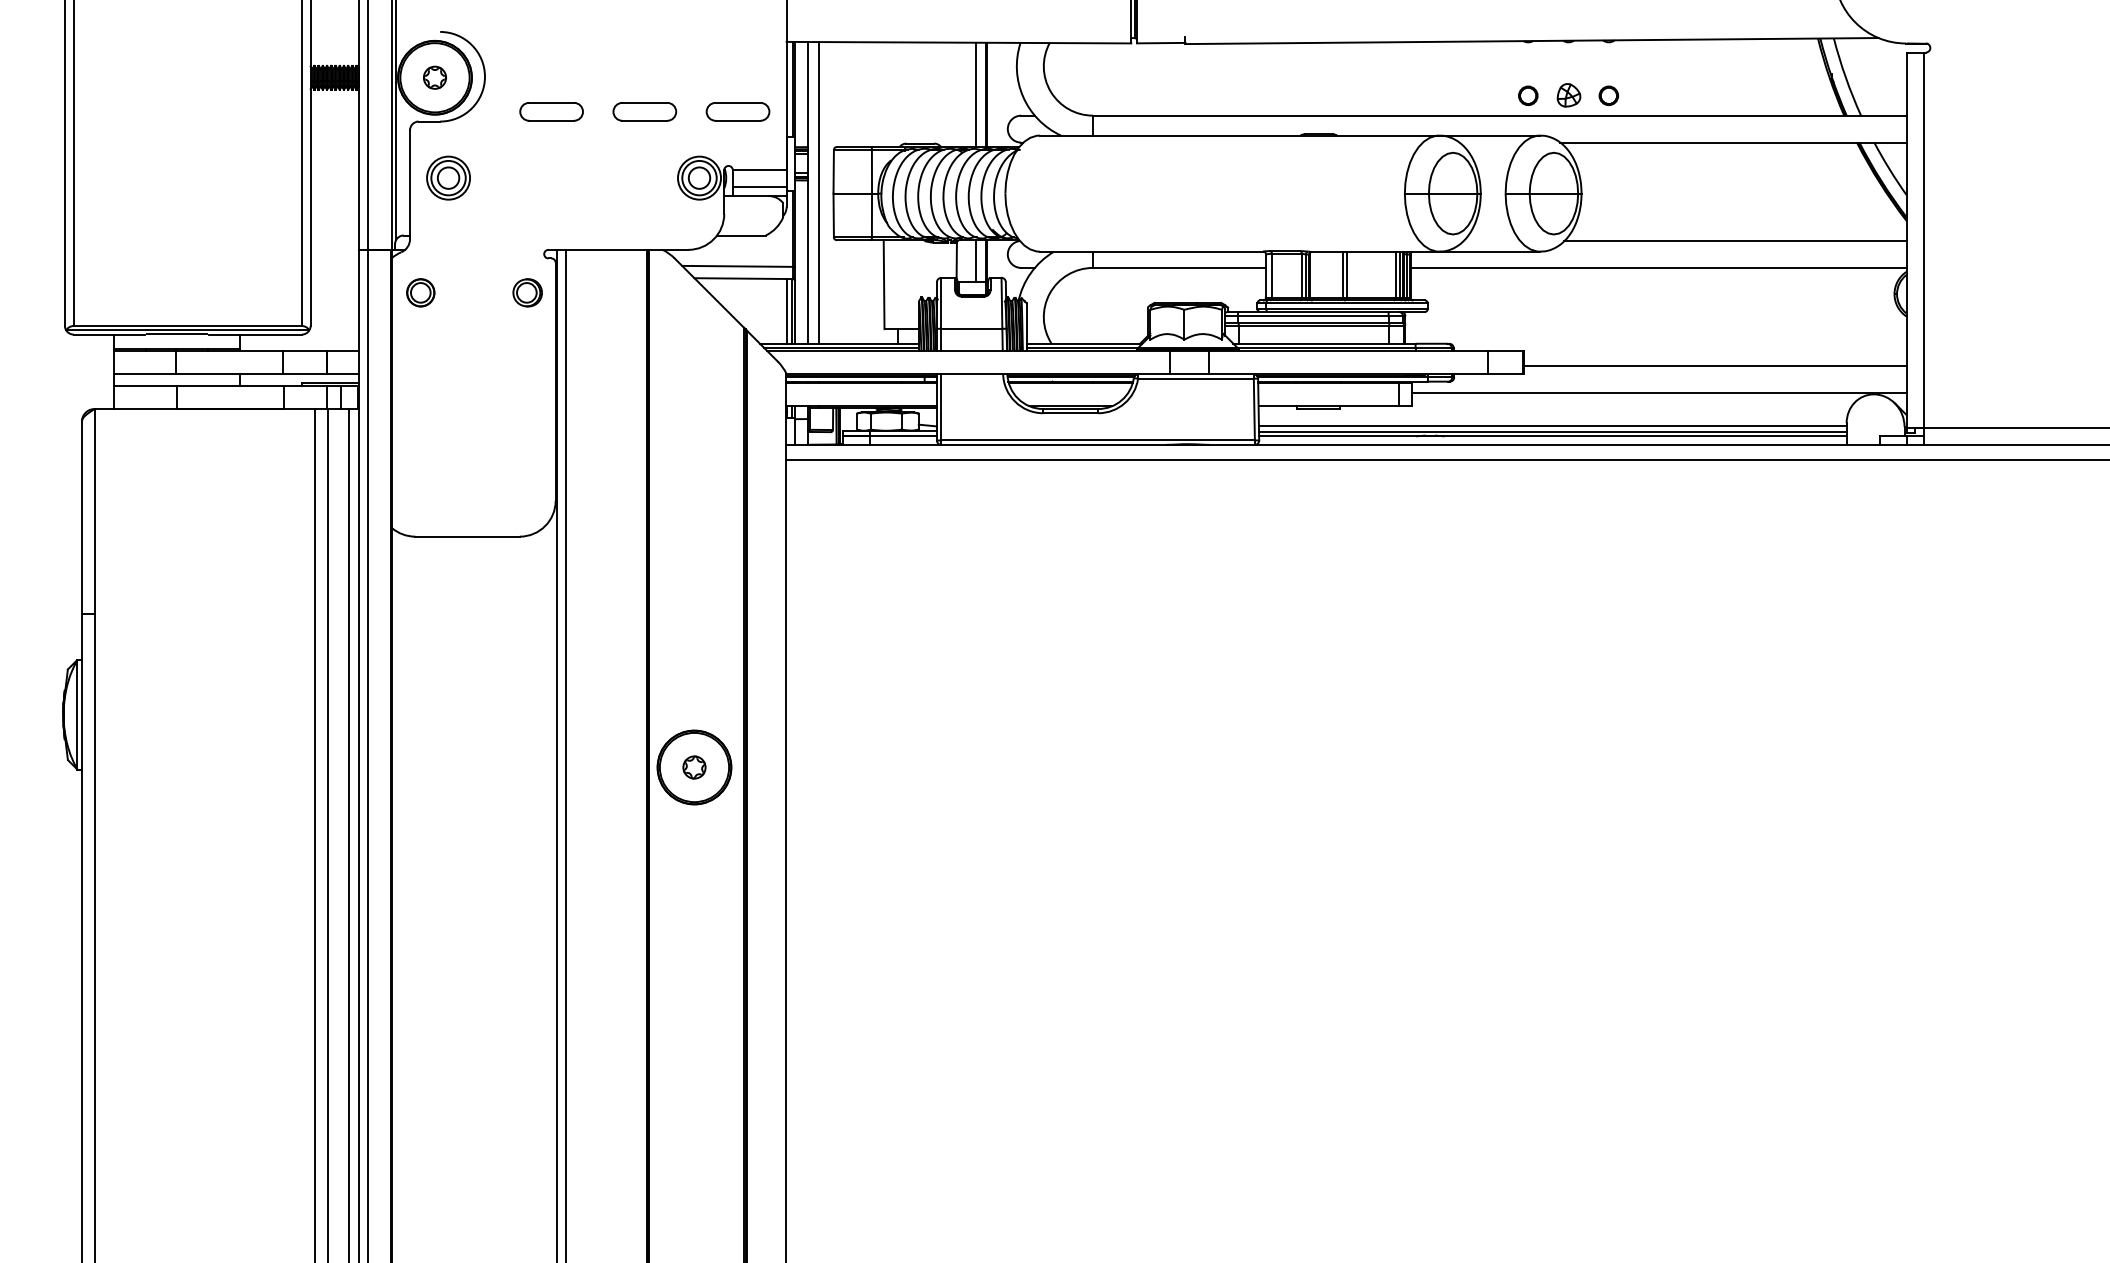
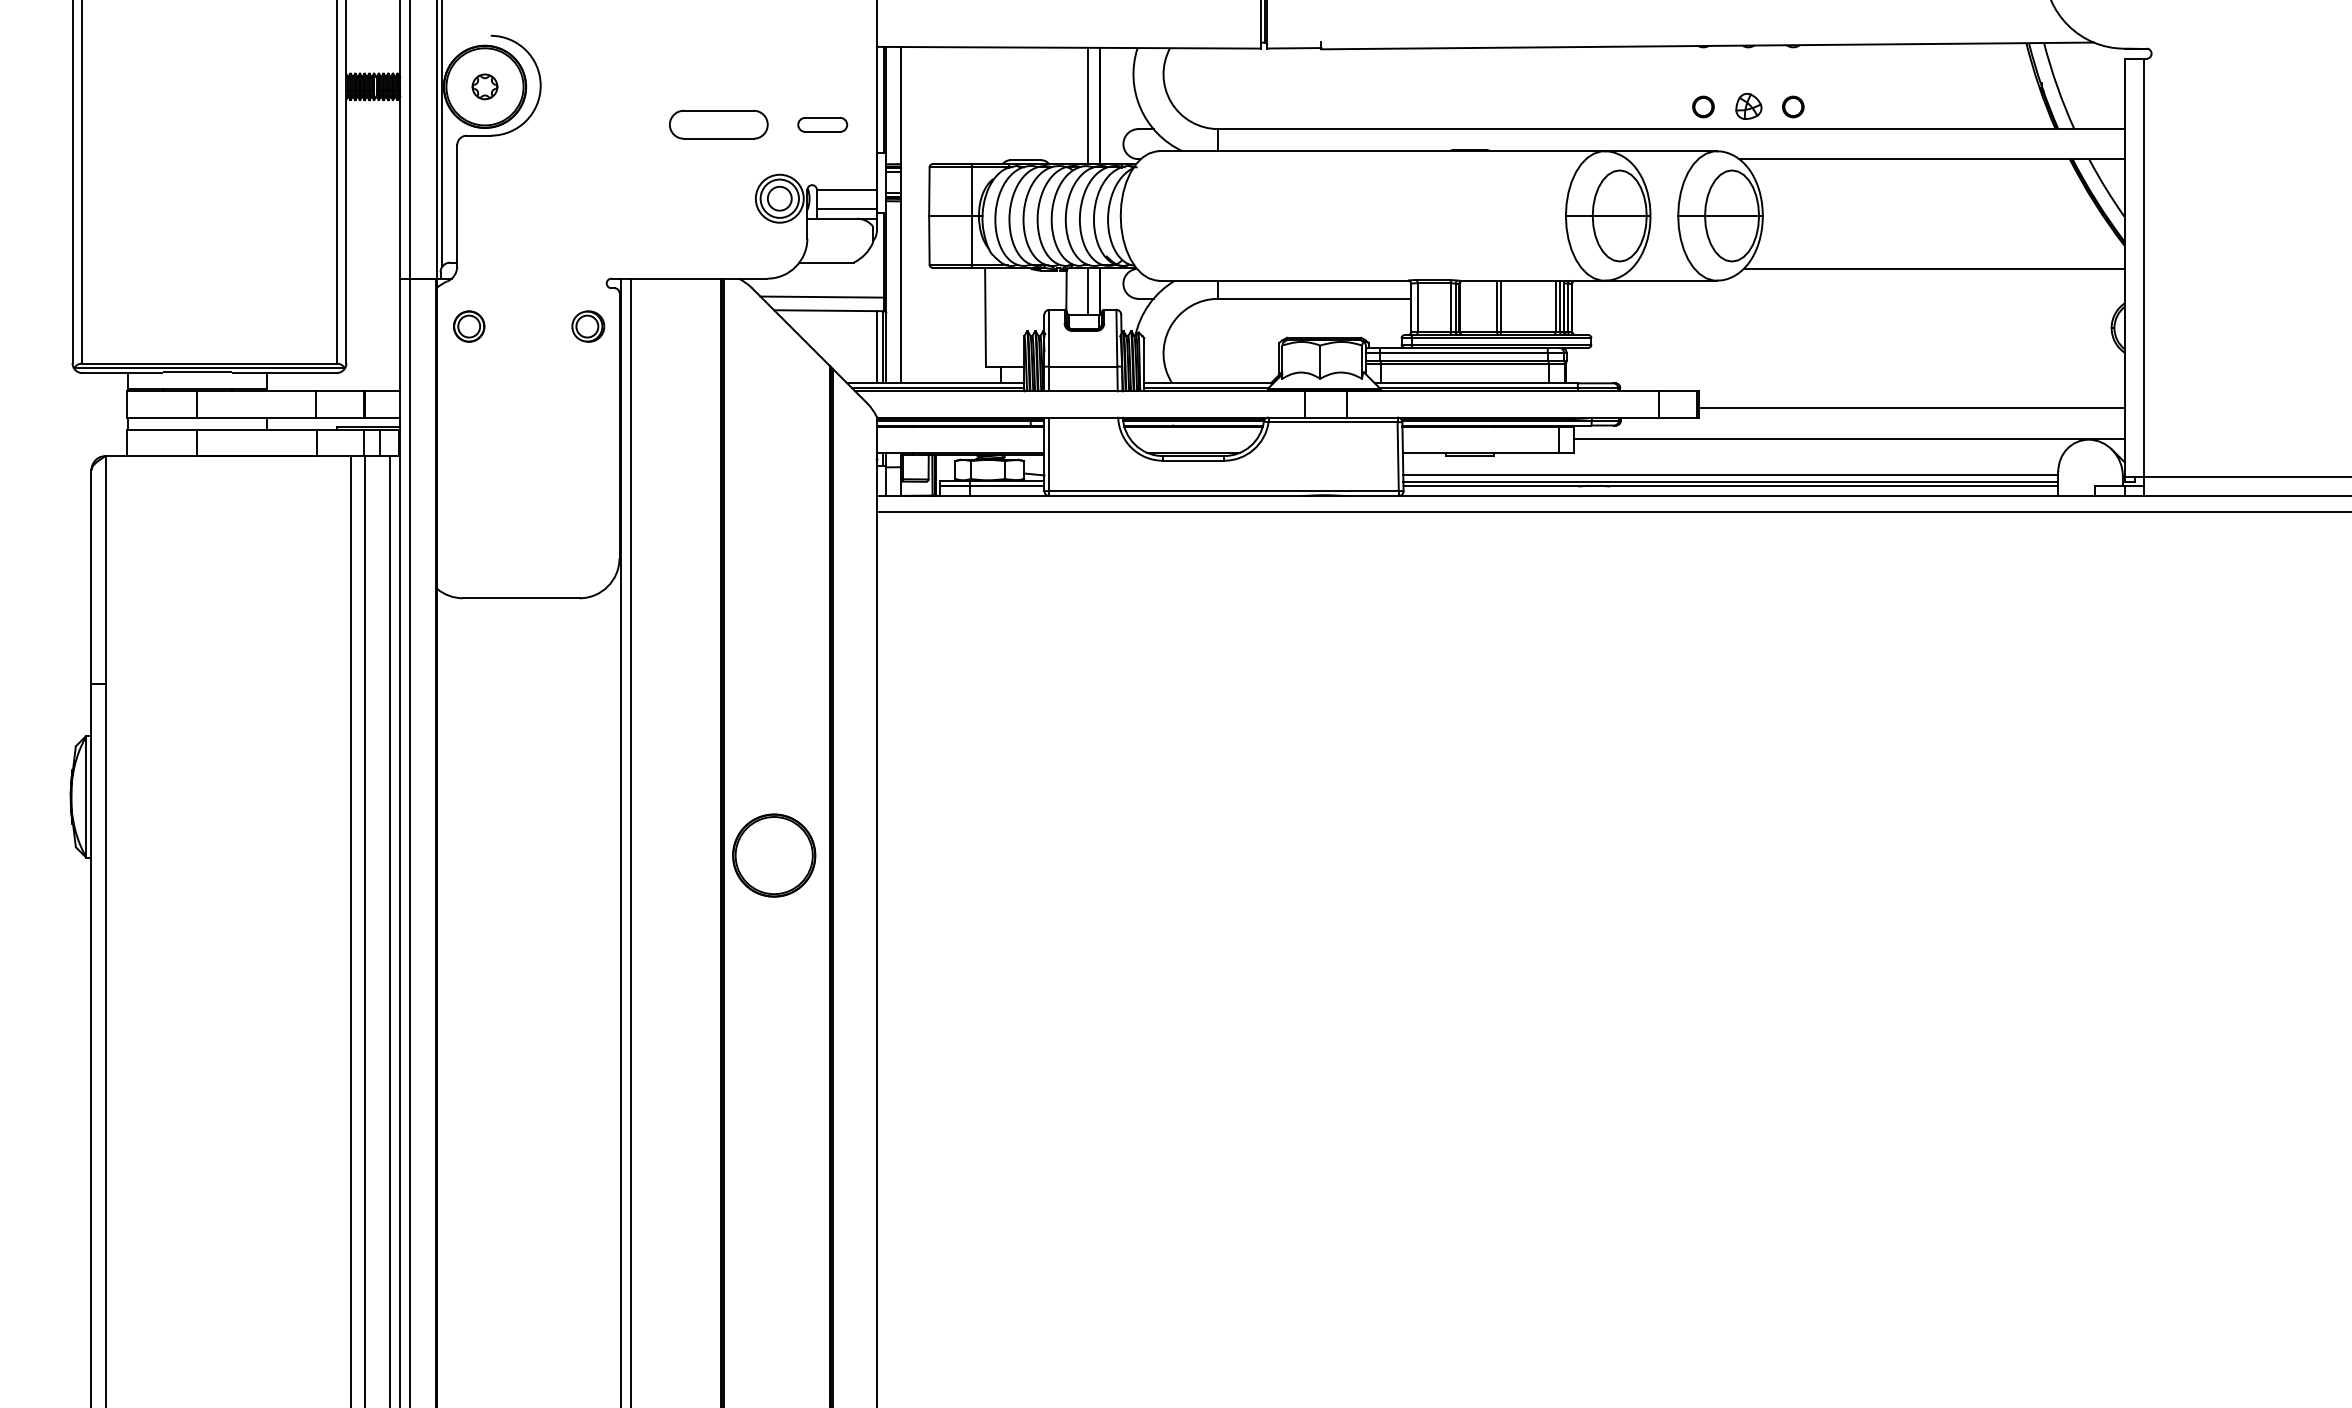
part: (551, 111) -> (614, 124), removed
part: (644, 111) -> (718, 124), size x1.4
part: (737, 111) -> (822, 124), size x0.7
part: (448, 177) -> (500, 198), removed
line: (818, 192) -> (912, 214), removed
line: (1658, 267) -> (1848, 298), removed
part: (694, 767) -> (774, 855), removed

